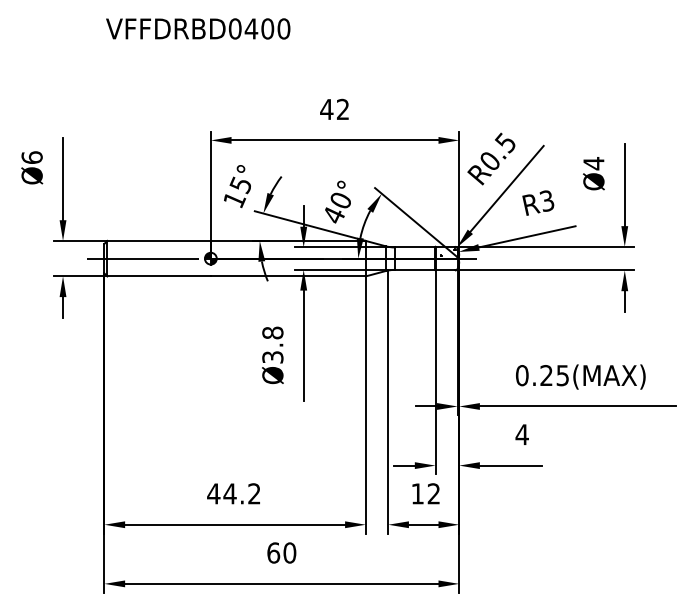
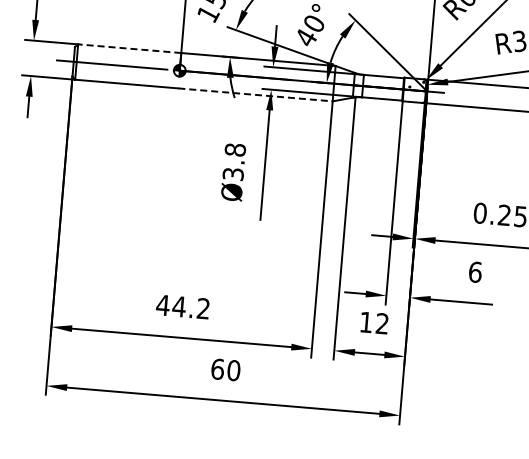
line: (159, 240) -> (130, 48), solid -> dashed
line: (288, 276) -> (255, 94), solid -> dashed
text: (521, 434) -> (474, 271), 4 -> 6

